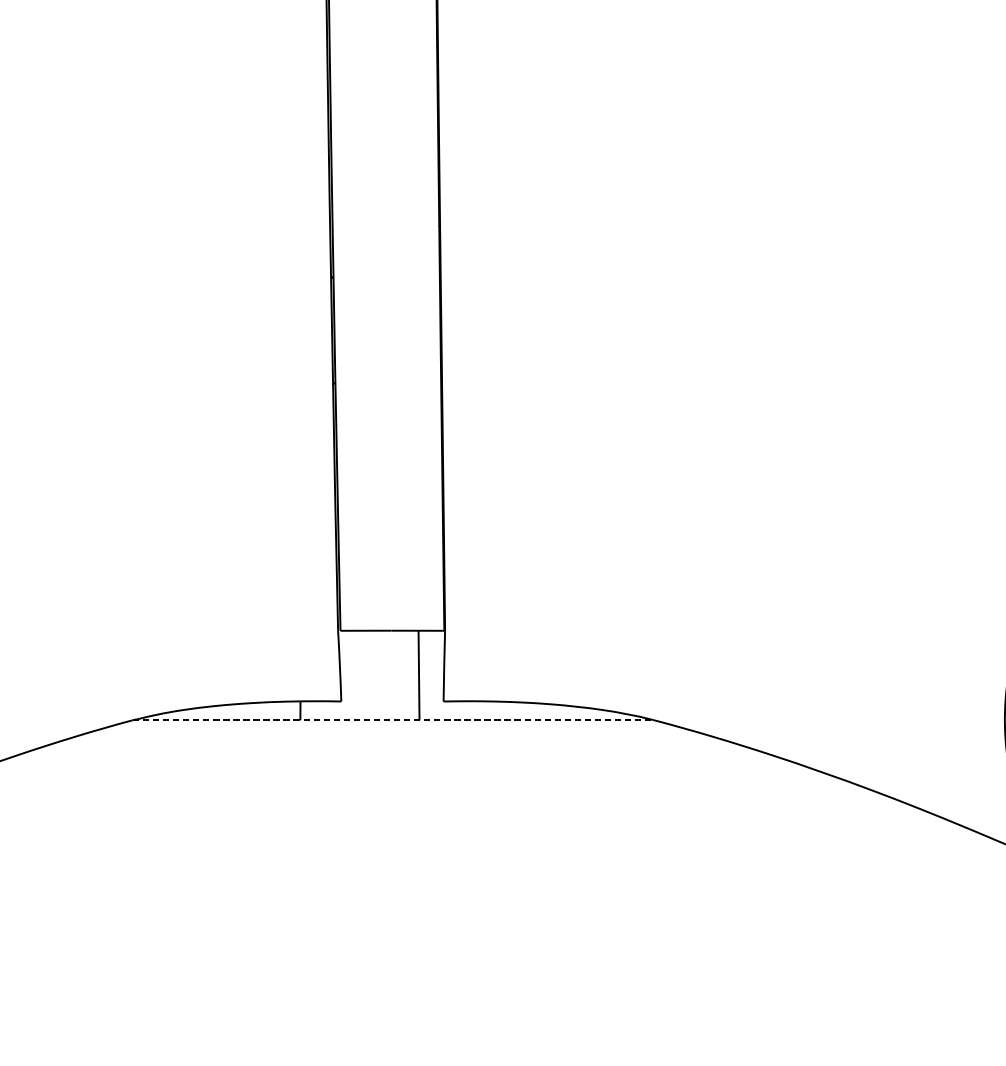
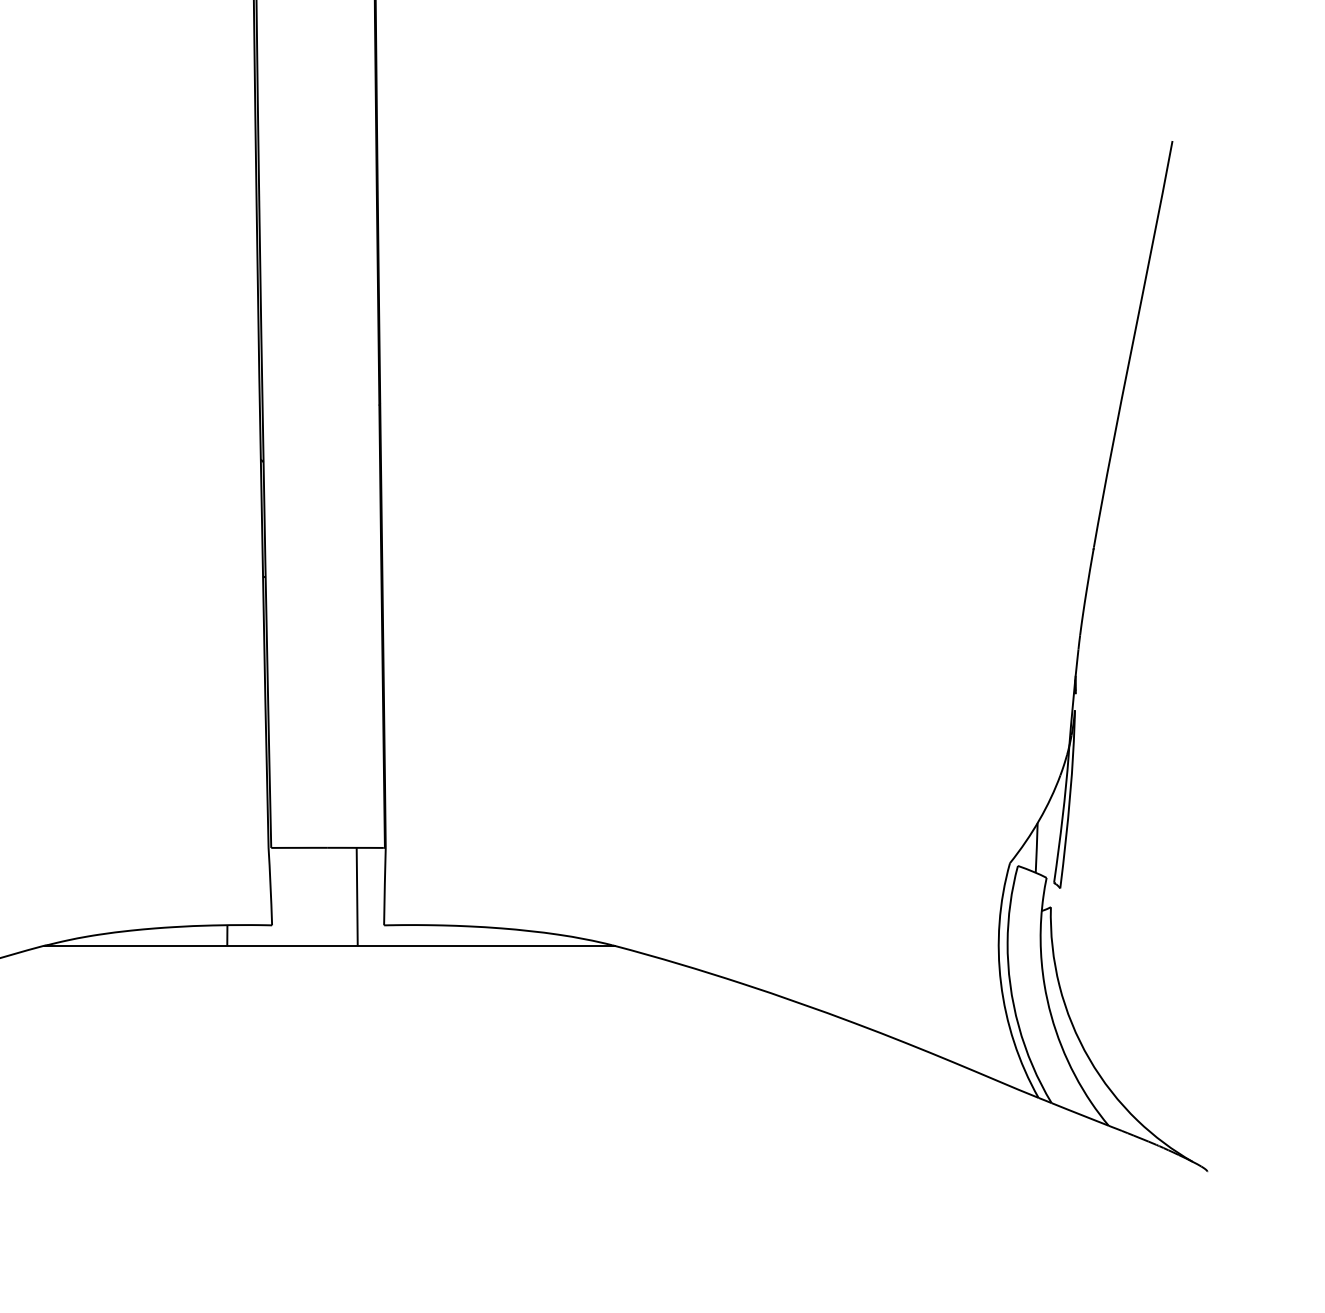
line: (393, 719) -> (329, 945), dashed -> solid

